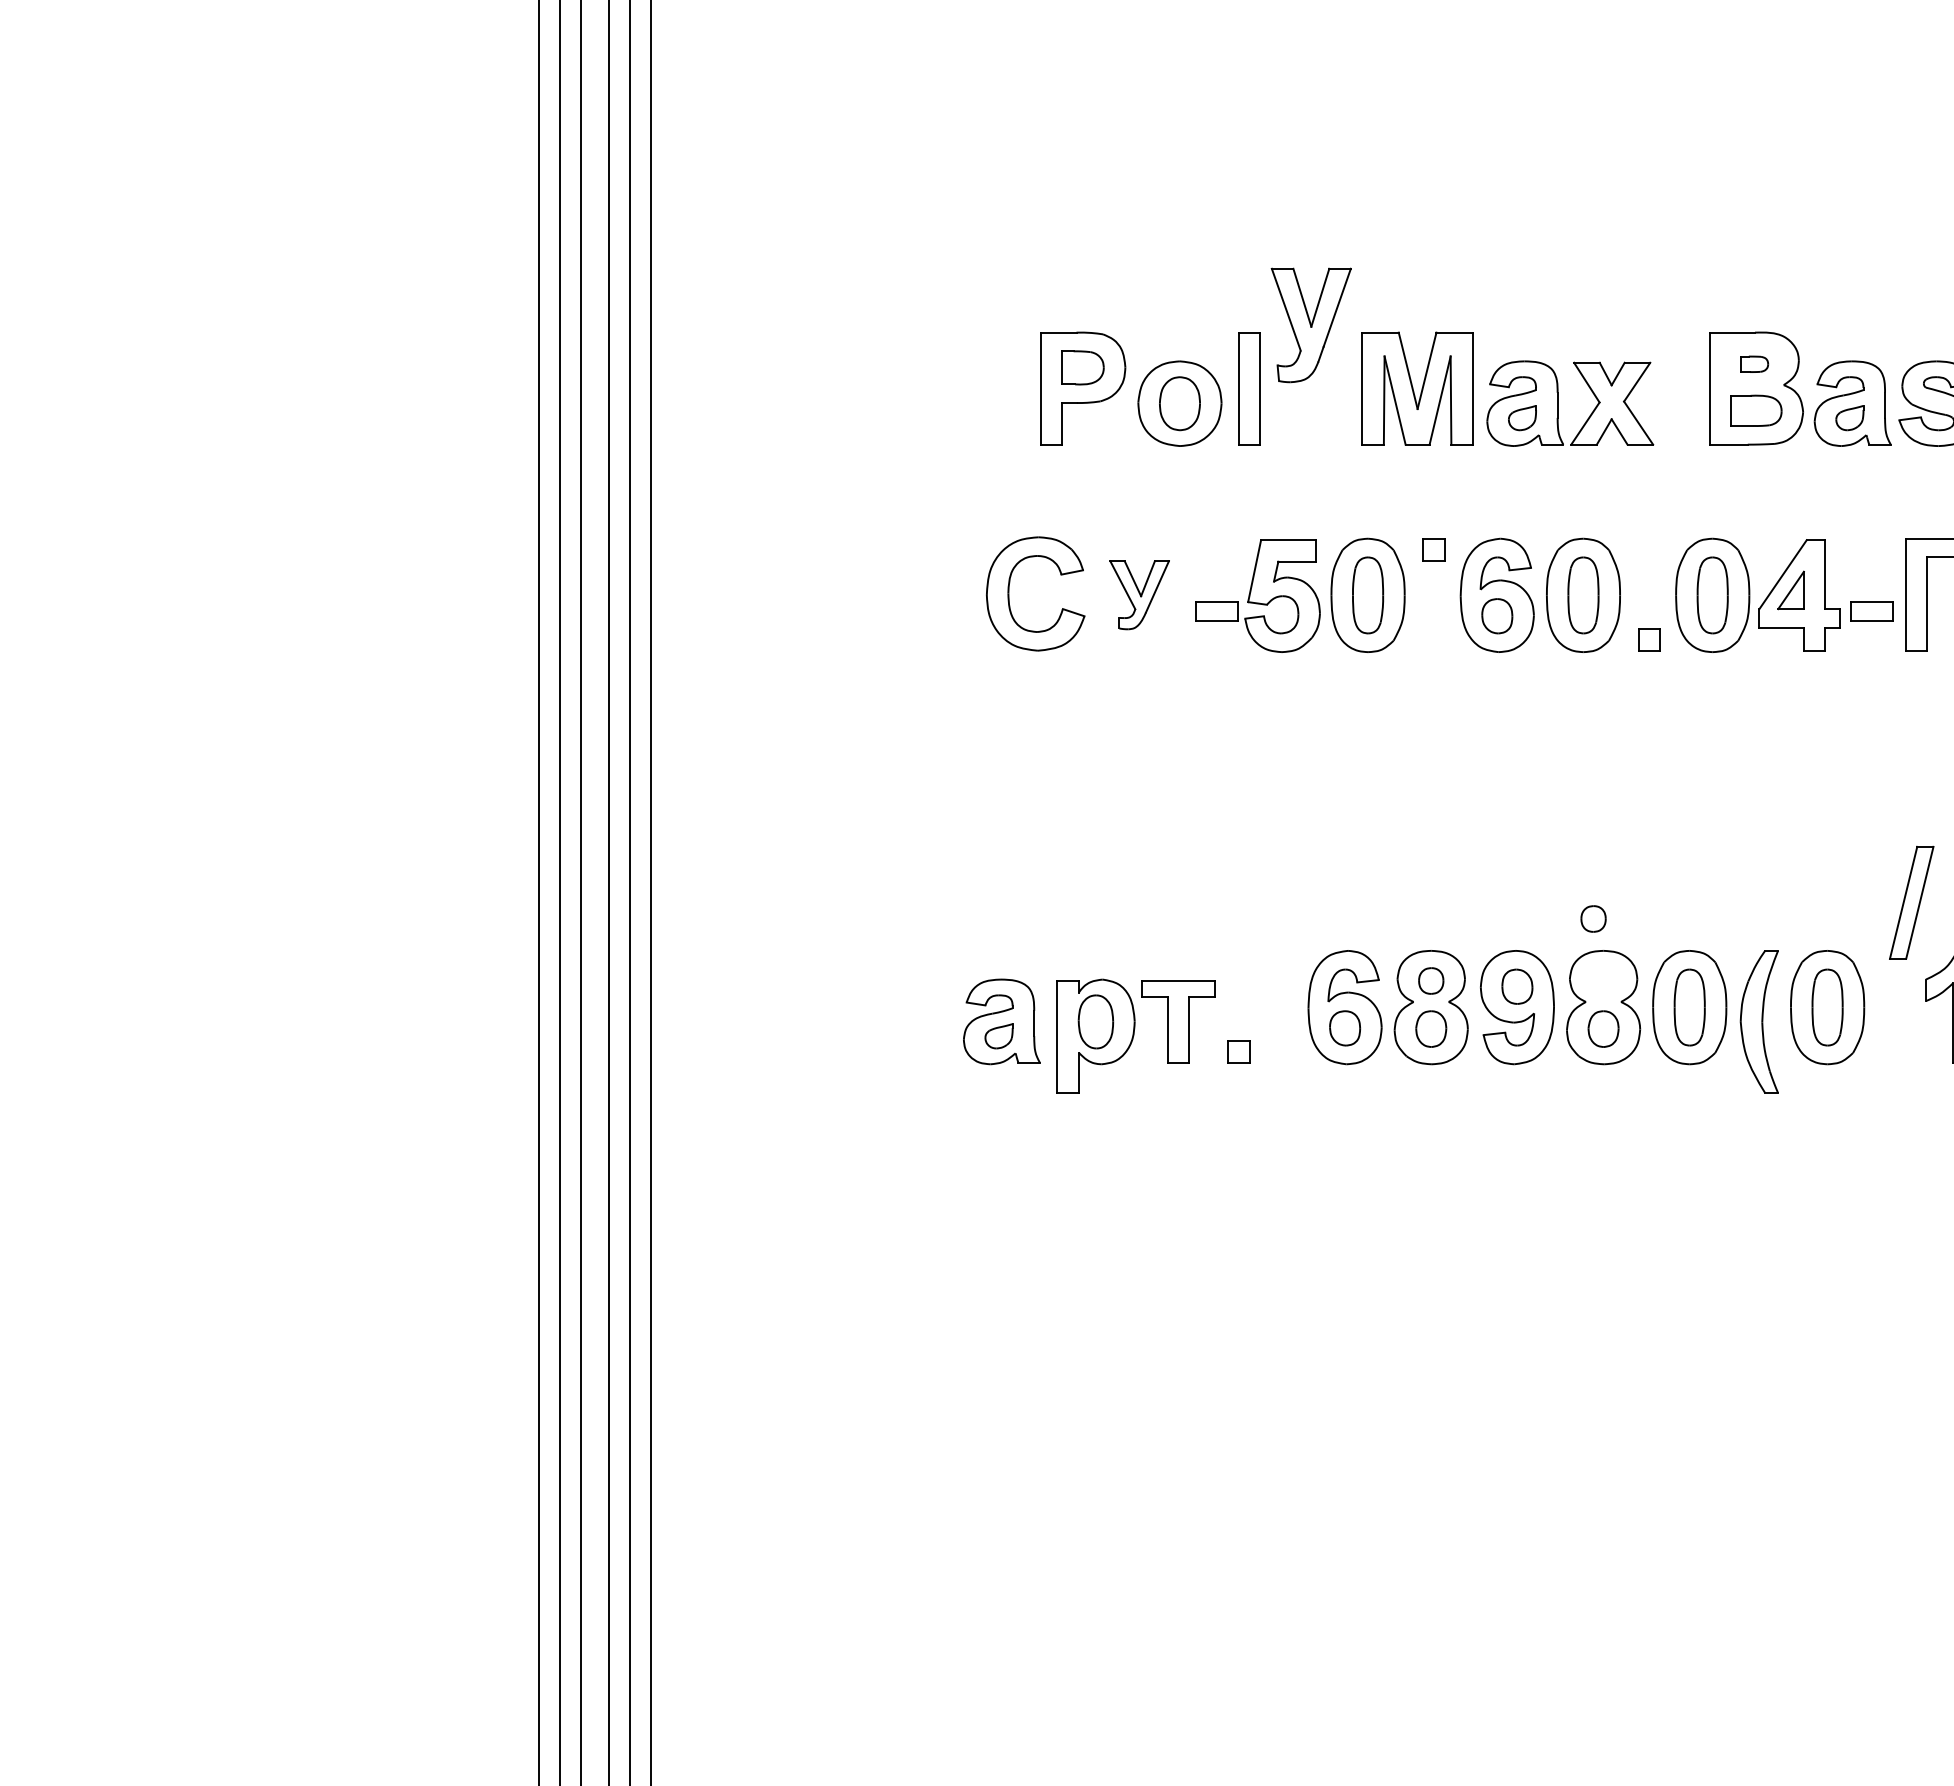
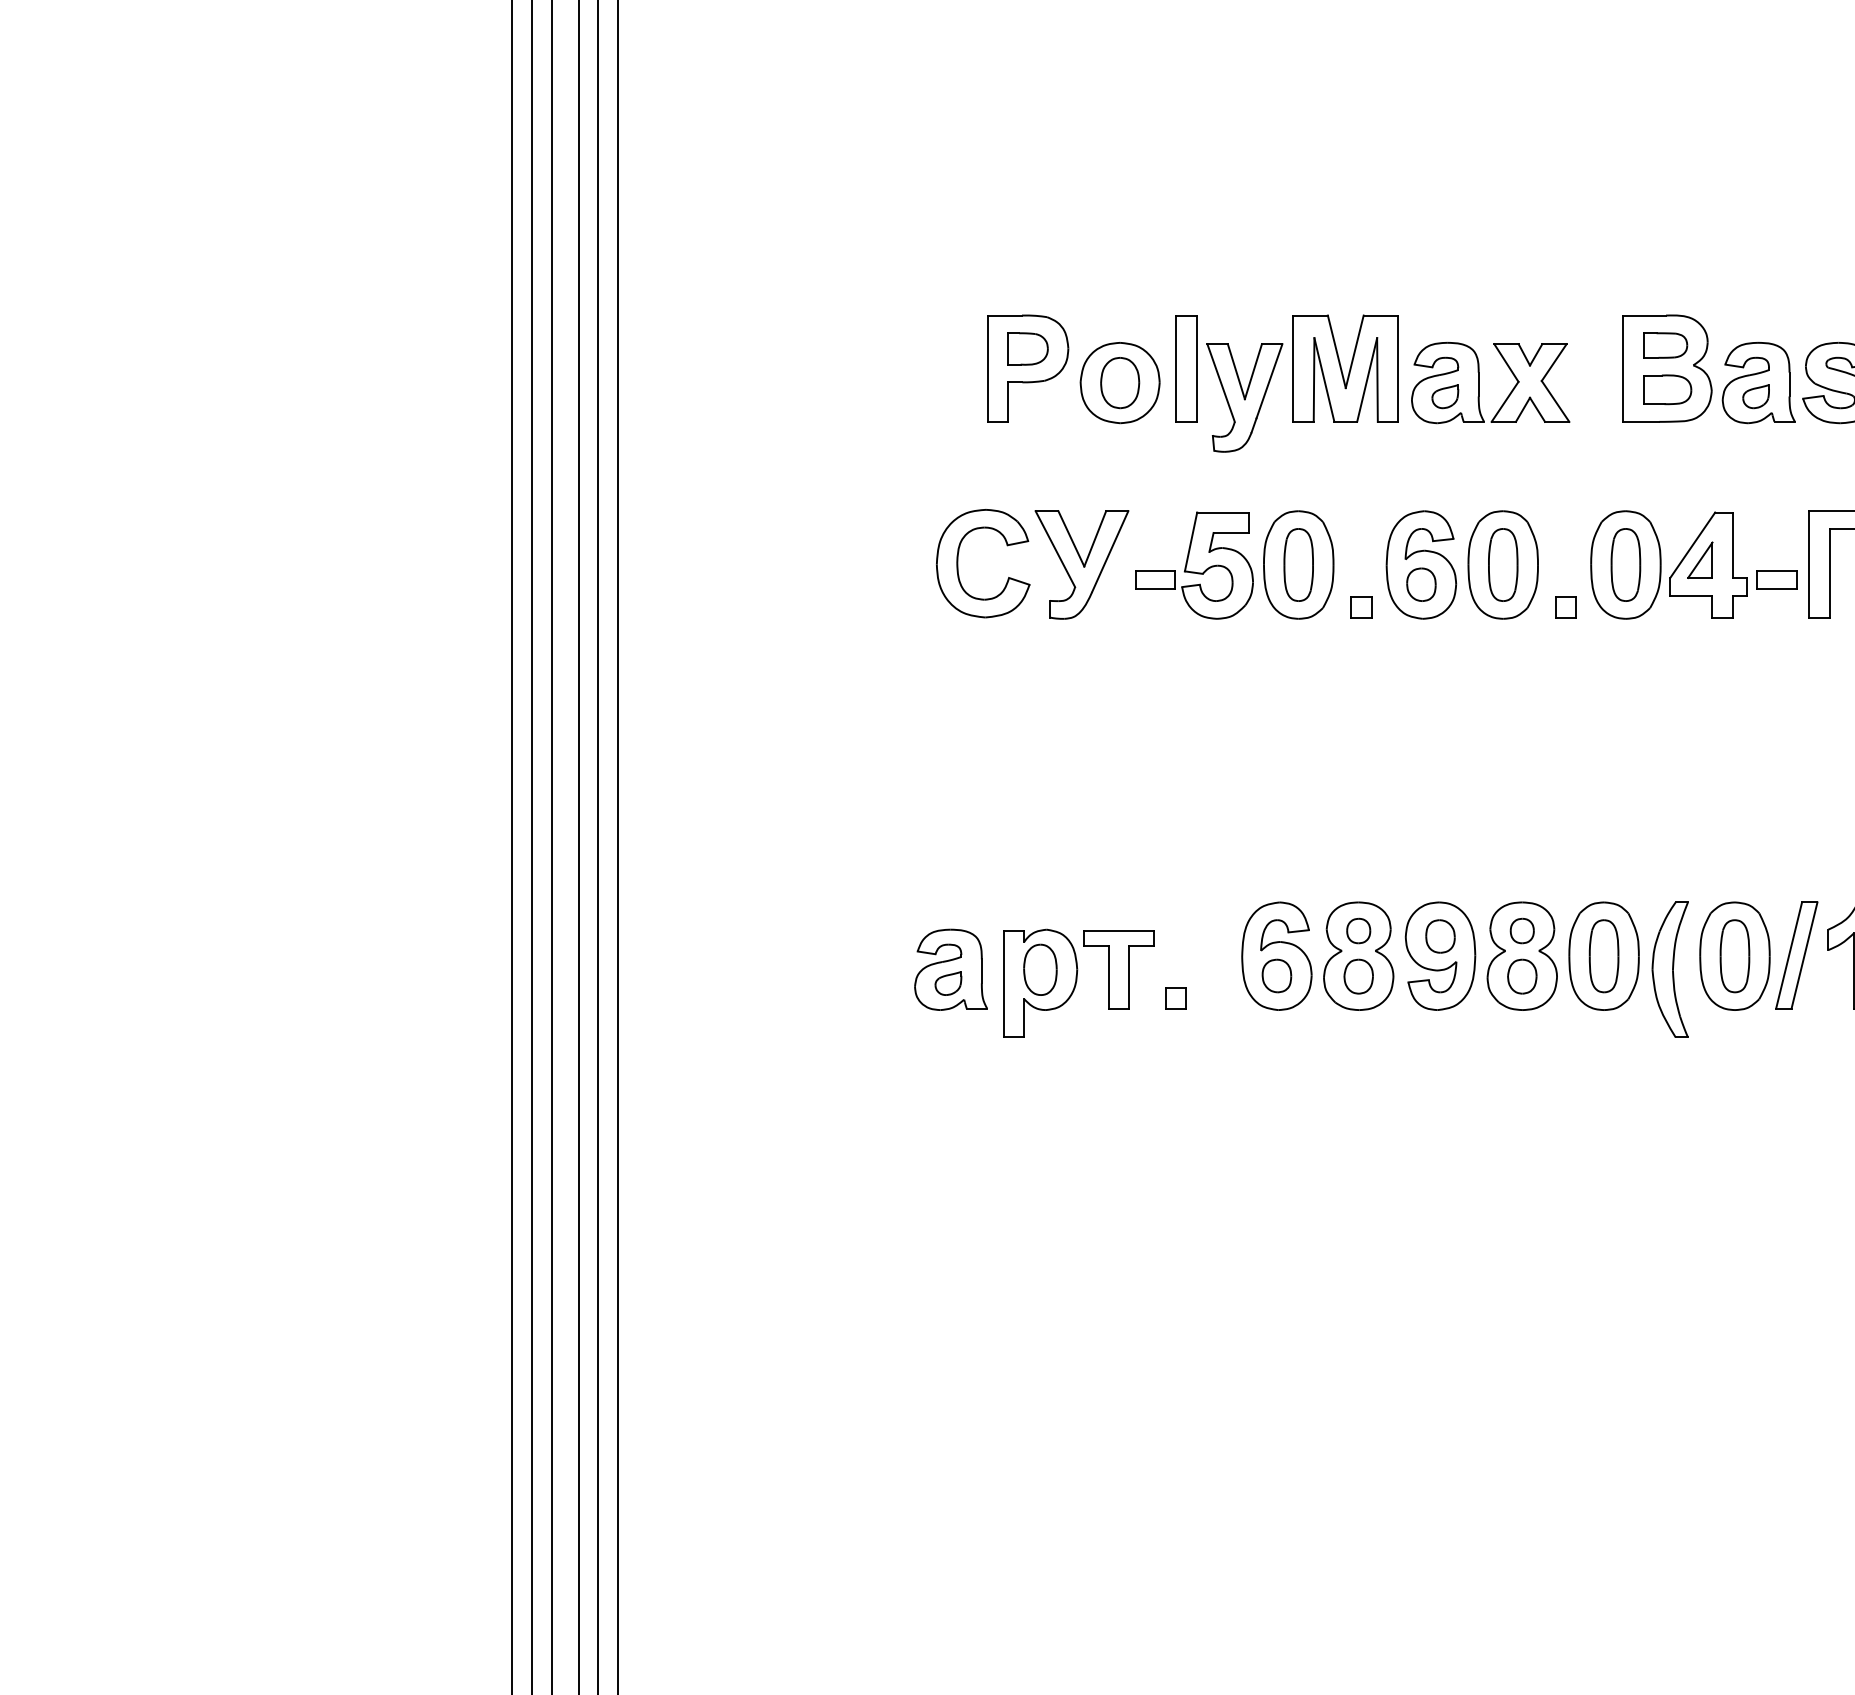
part: (1310, 325) -> (1244, 398), moved
part: (1754, 364) -> (1665, 345), size x1.67
part: (1433, 549) -> (1360, 606), moved
part: (1139, 594) -> (1081, 564), size x1.67
part: (1911, 902) -> (1796, 955), moved
part: (1593, 918) -> (1522, 930), moved

